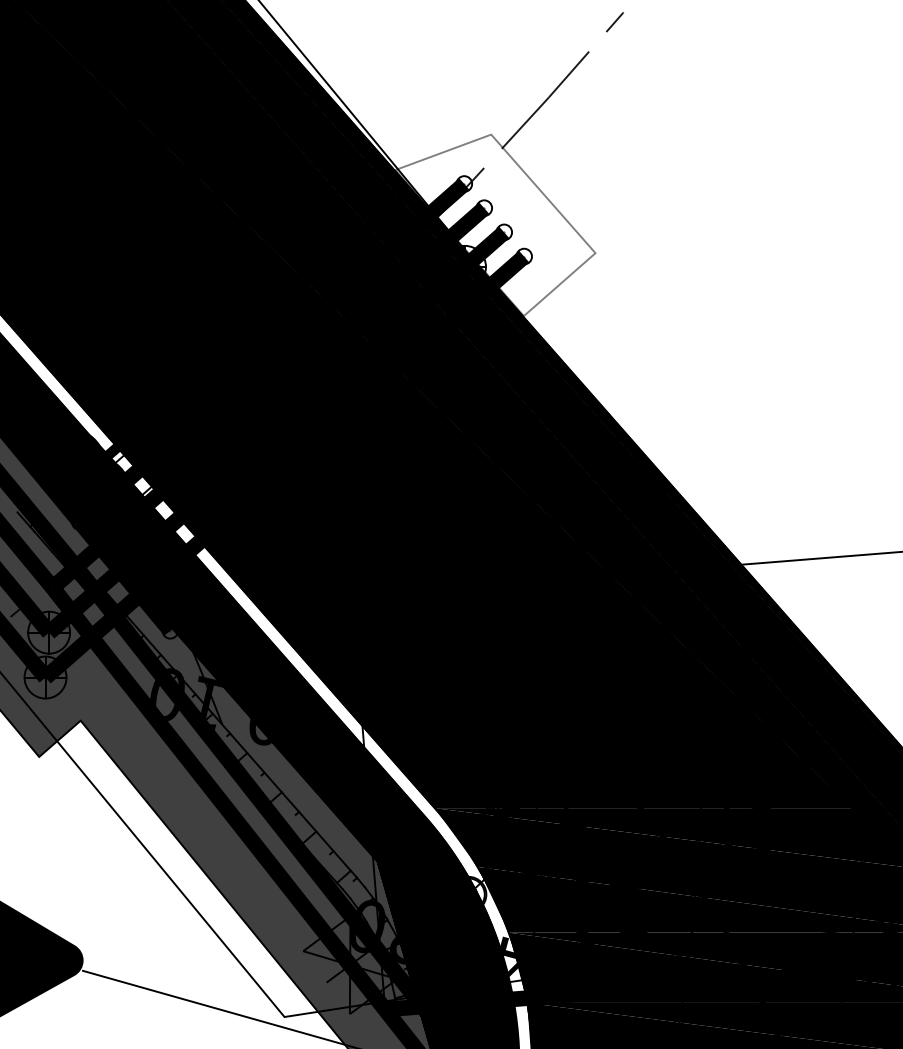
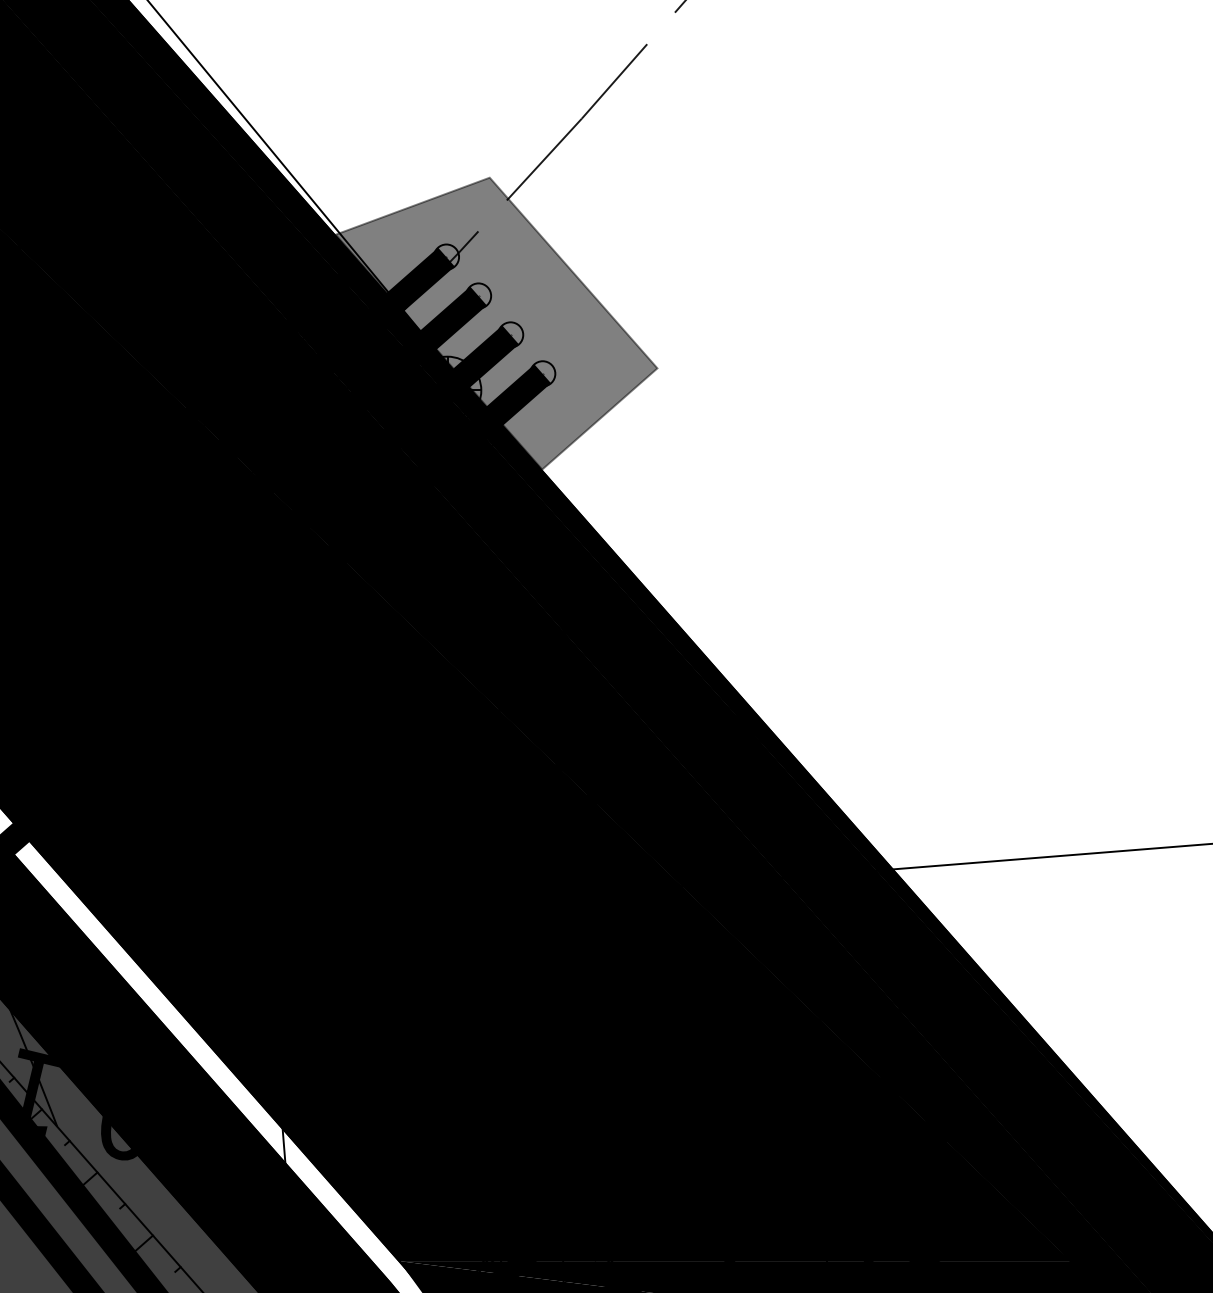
fill: (495, 225) -> (496, 323), added

